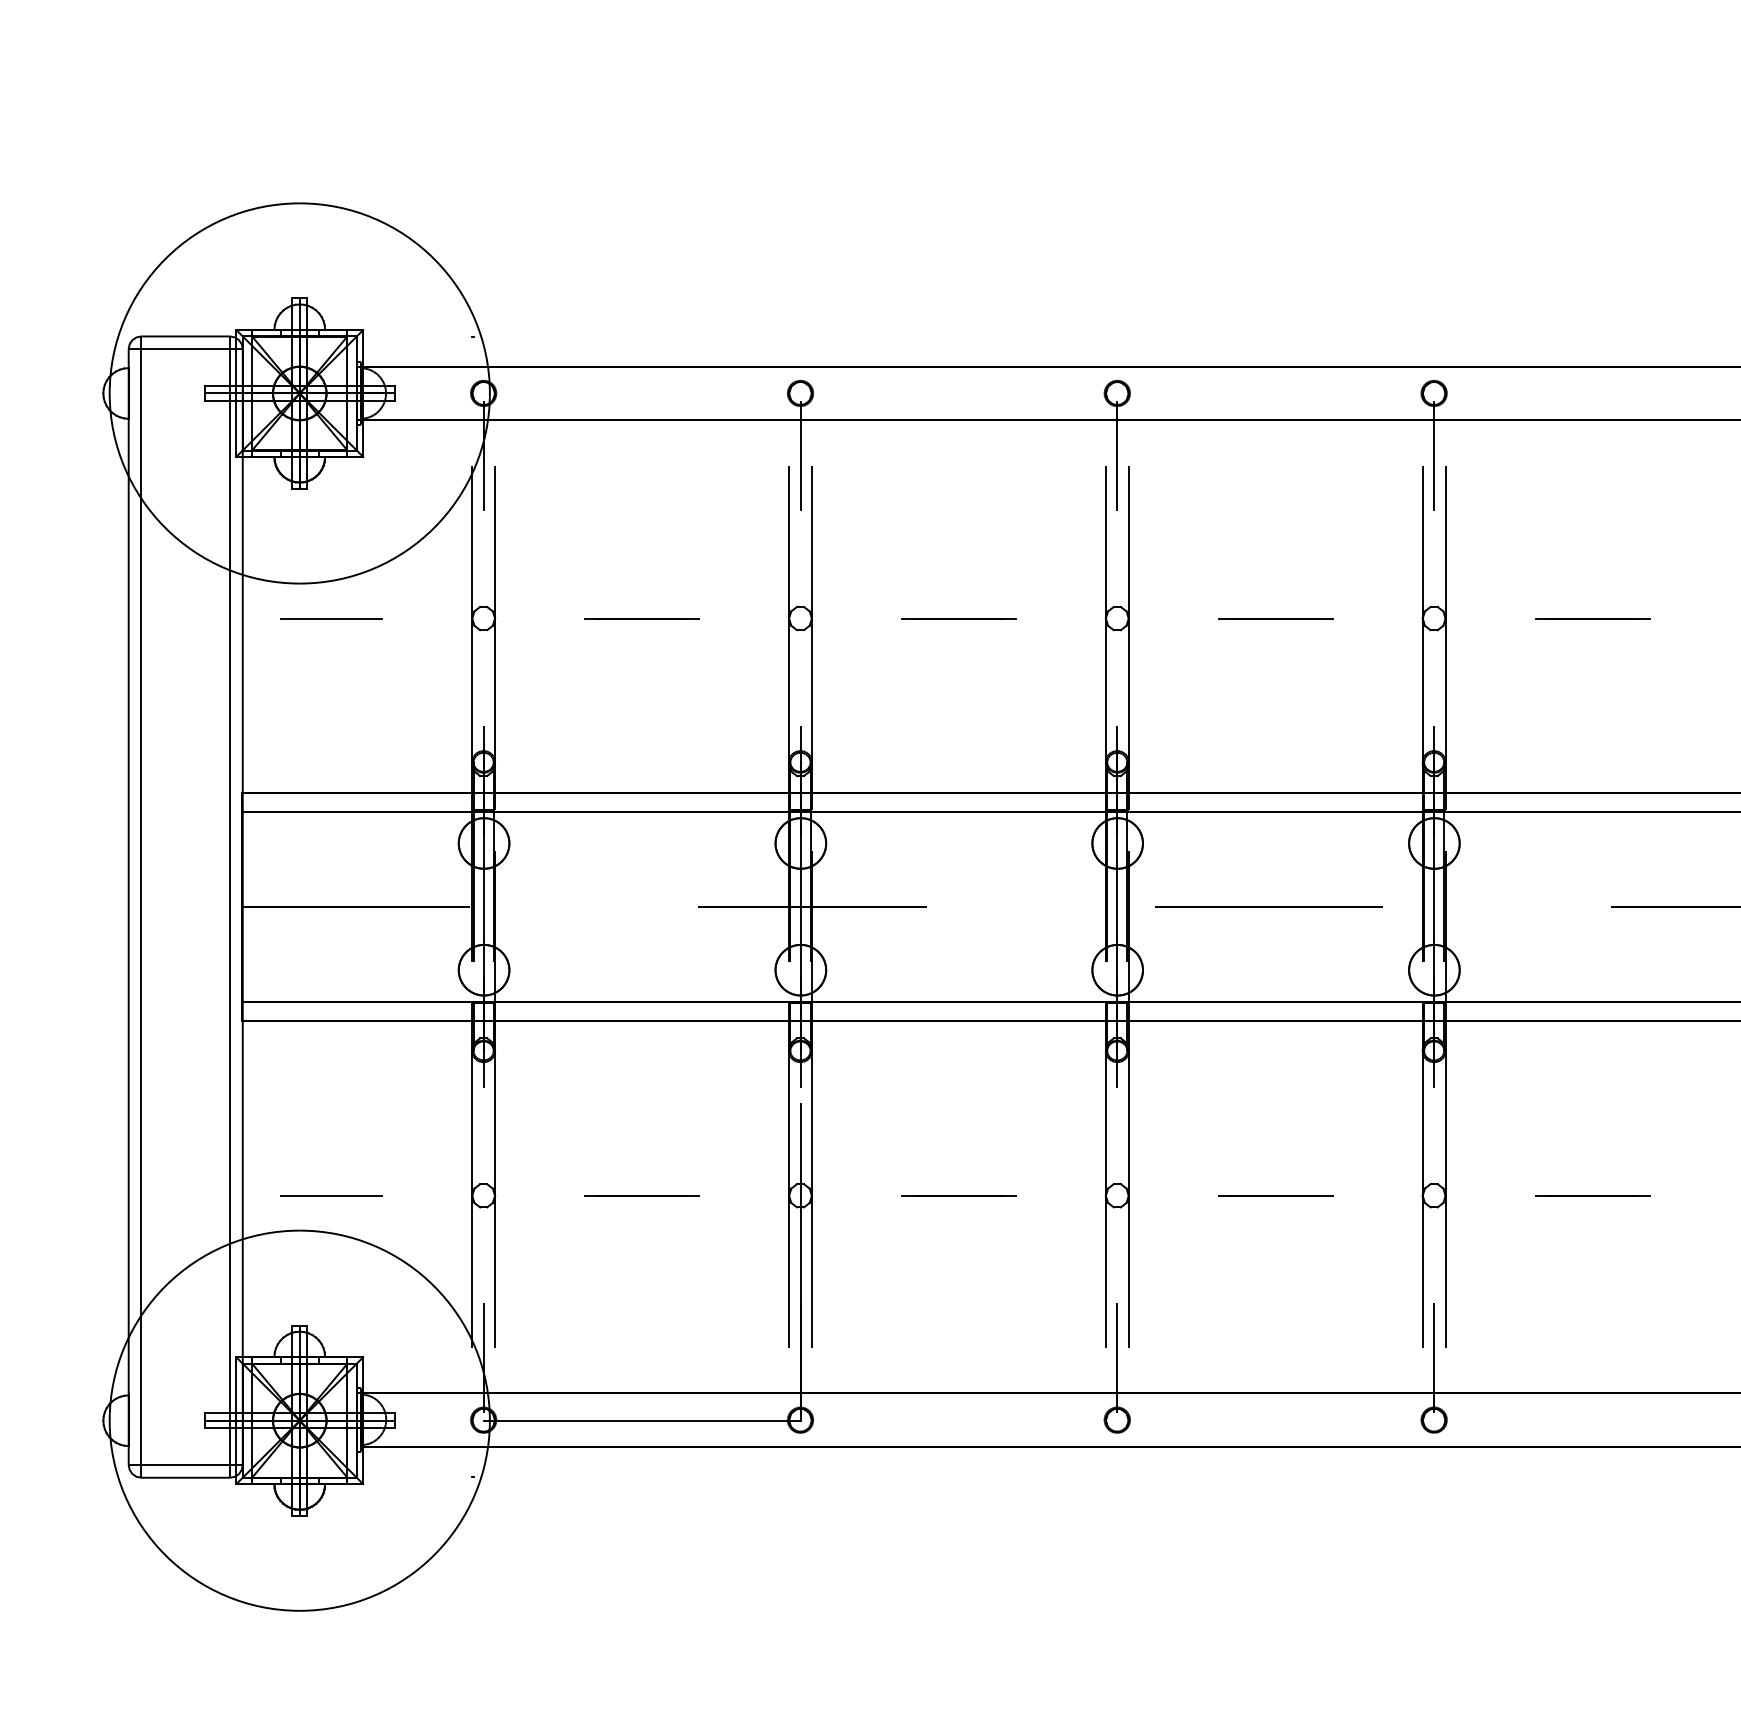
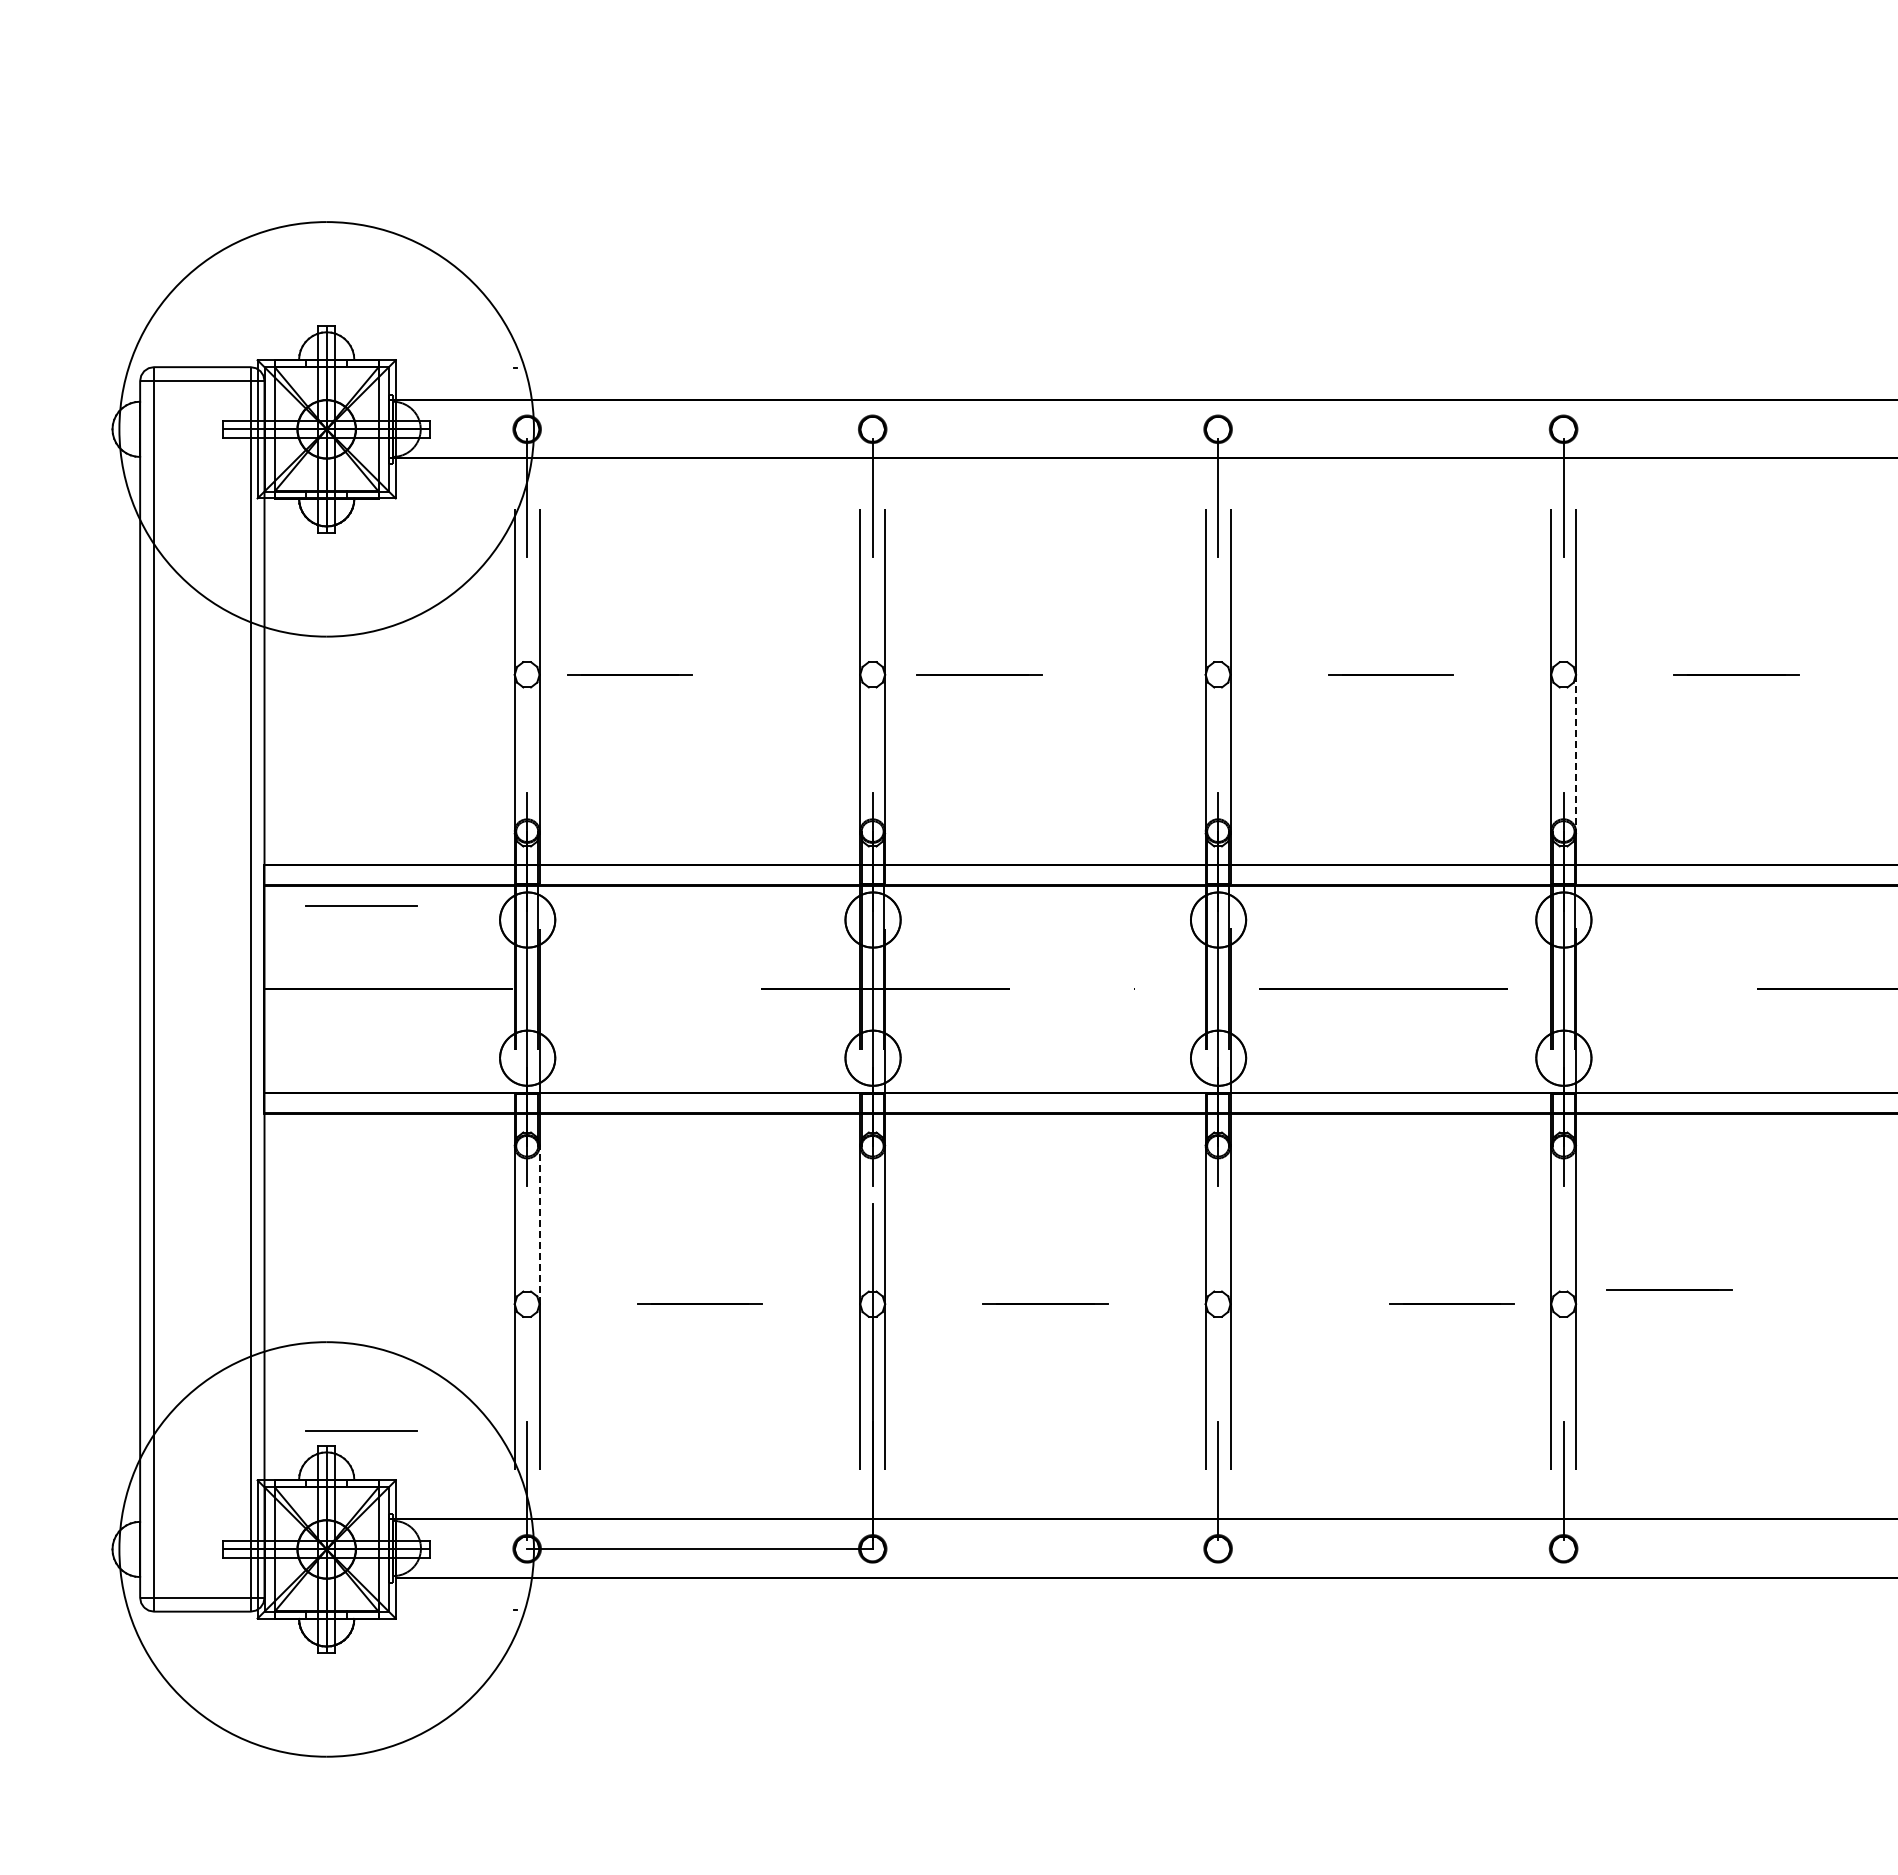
line: (331, 618) -> (361, 905), moved
line: (641, 618) -> (629, 674), moved
line: (959, 618) -> (979, 674), moved
line: (1445, 691) -> (1576, 754), solid -> dashed
line: (494, 1122) -> (539, 1224), solid -> dashed
line: (331, 1195) -> (361, 1430), moved
line: (1275, 1195) -> (1451, 1303), moved
line: (1592, 1195) -> (1669, 1289), moved

